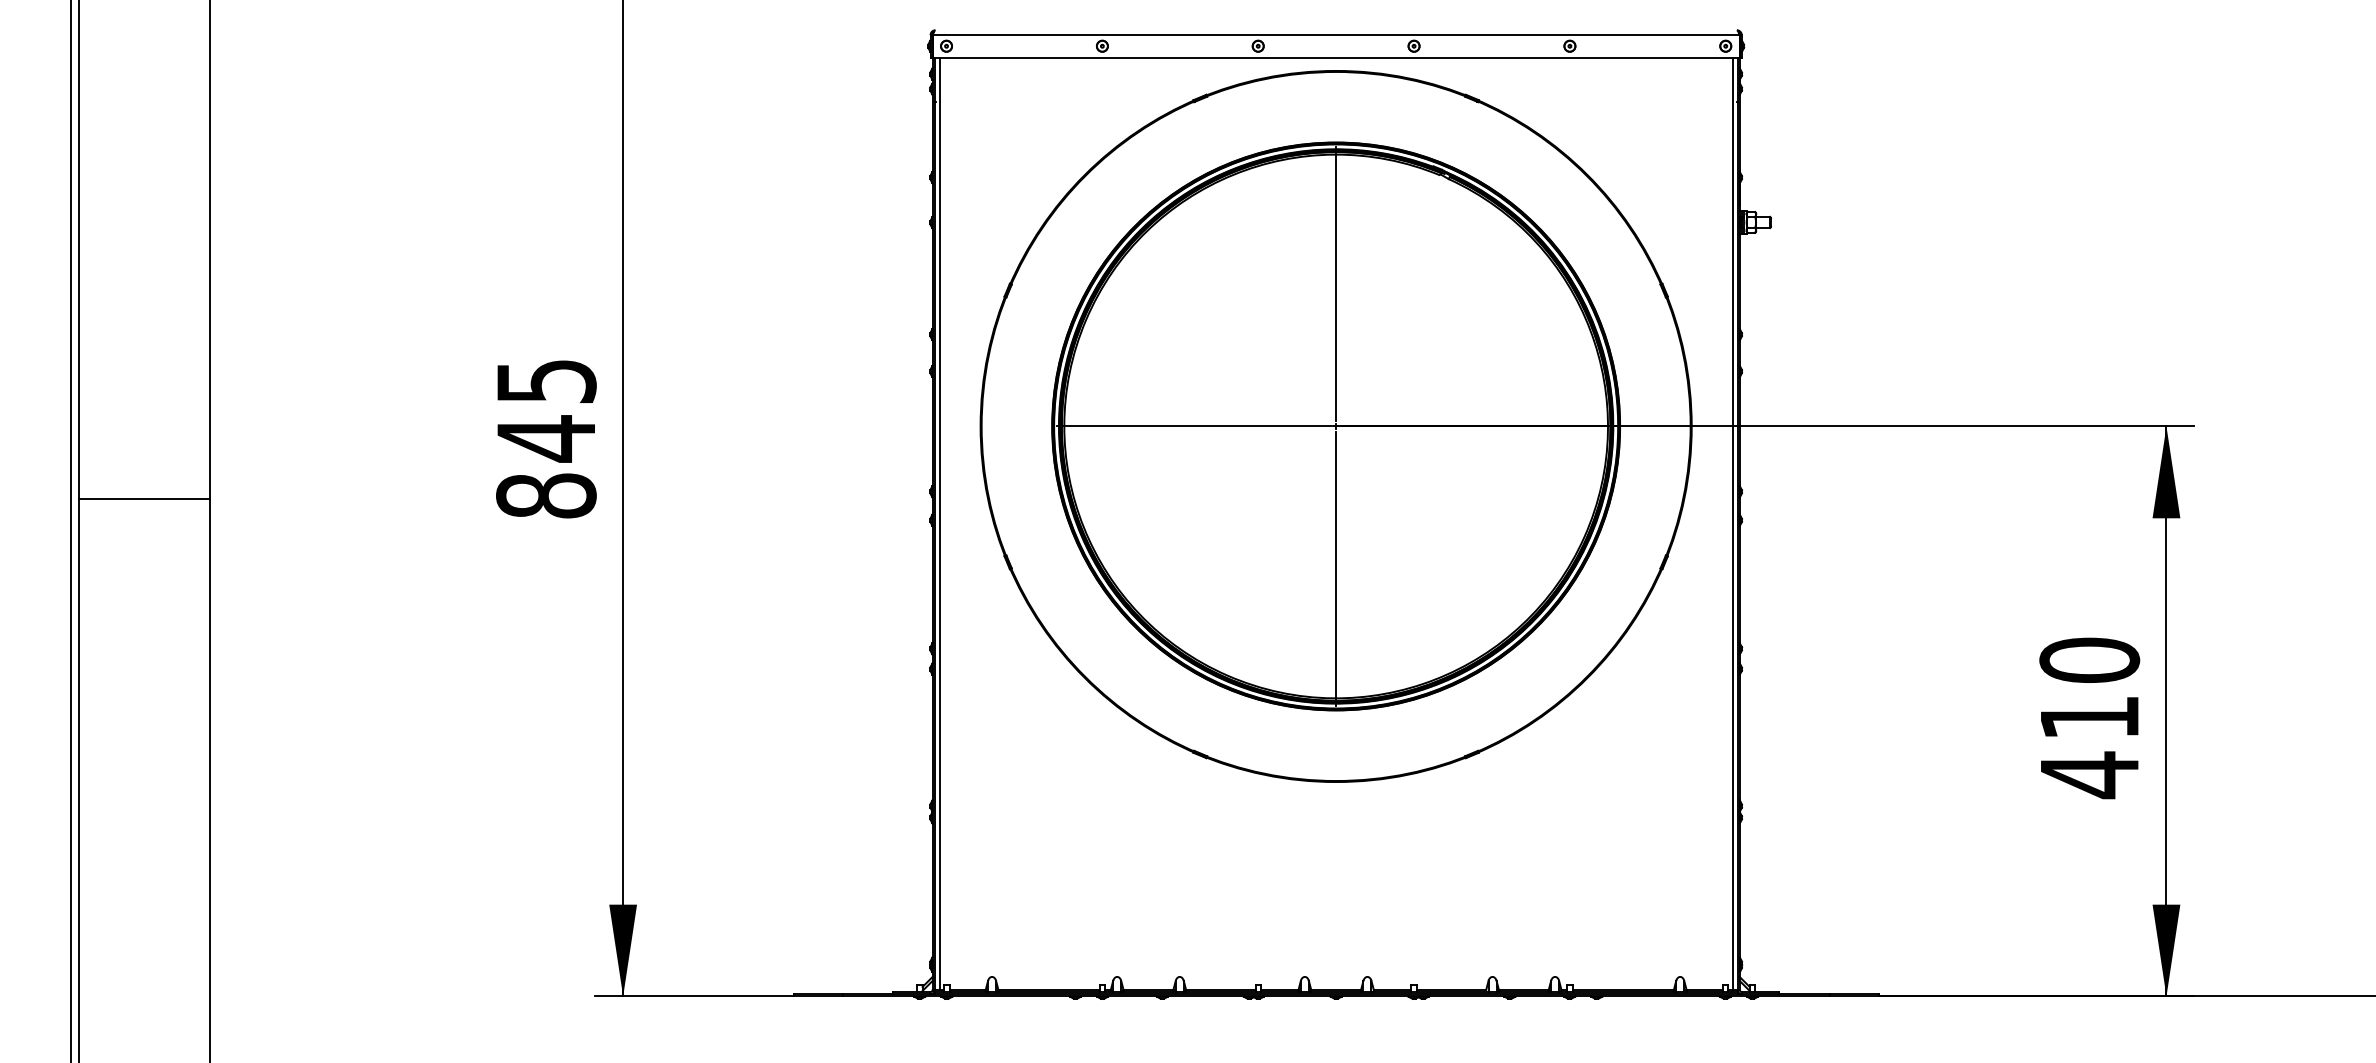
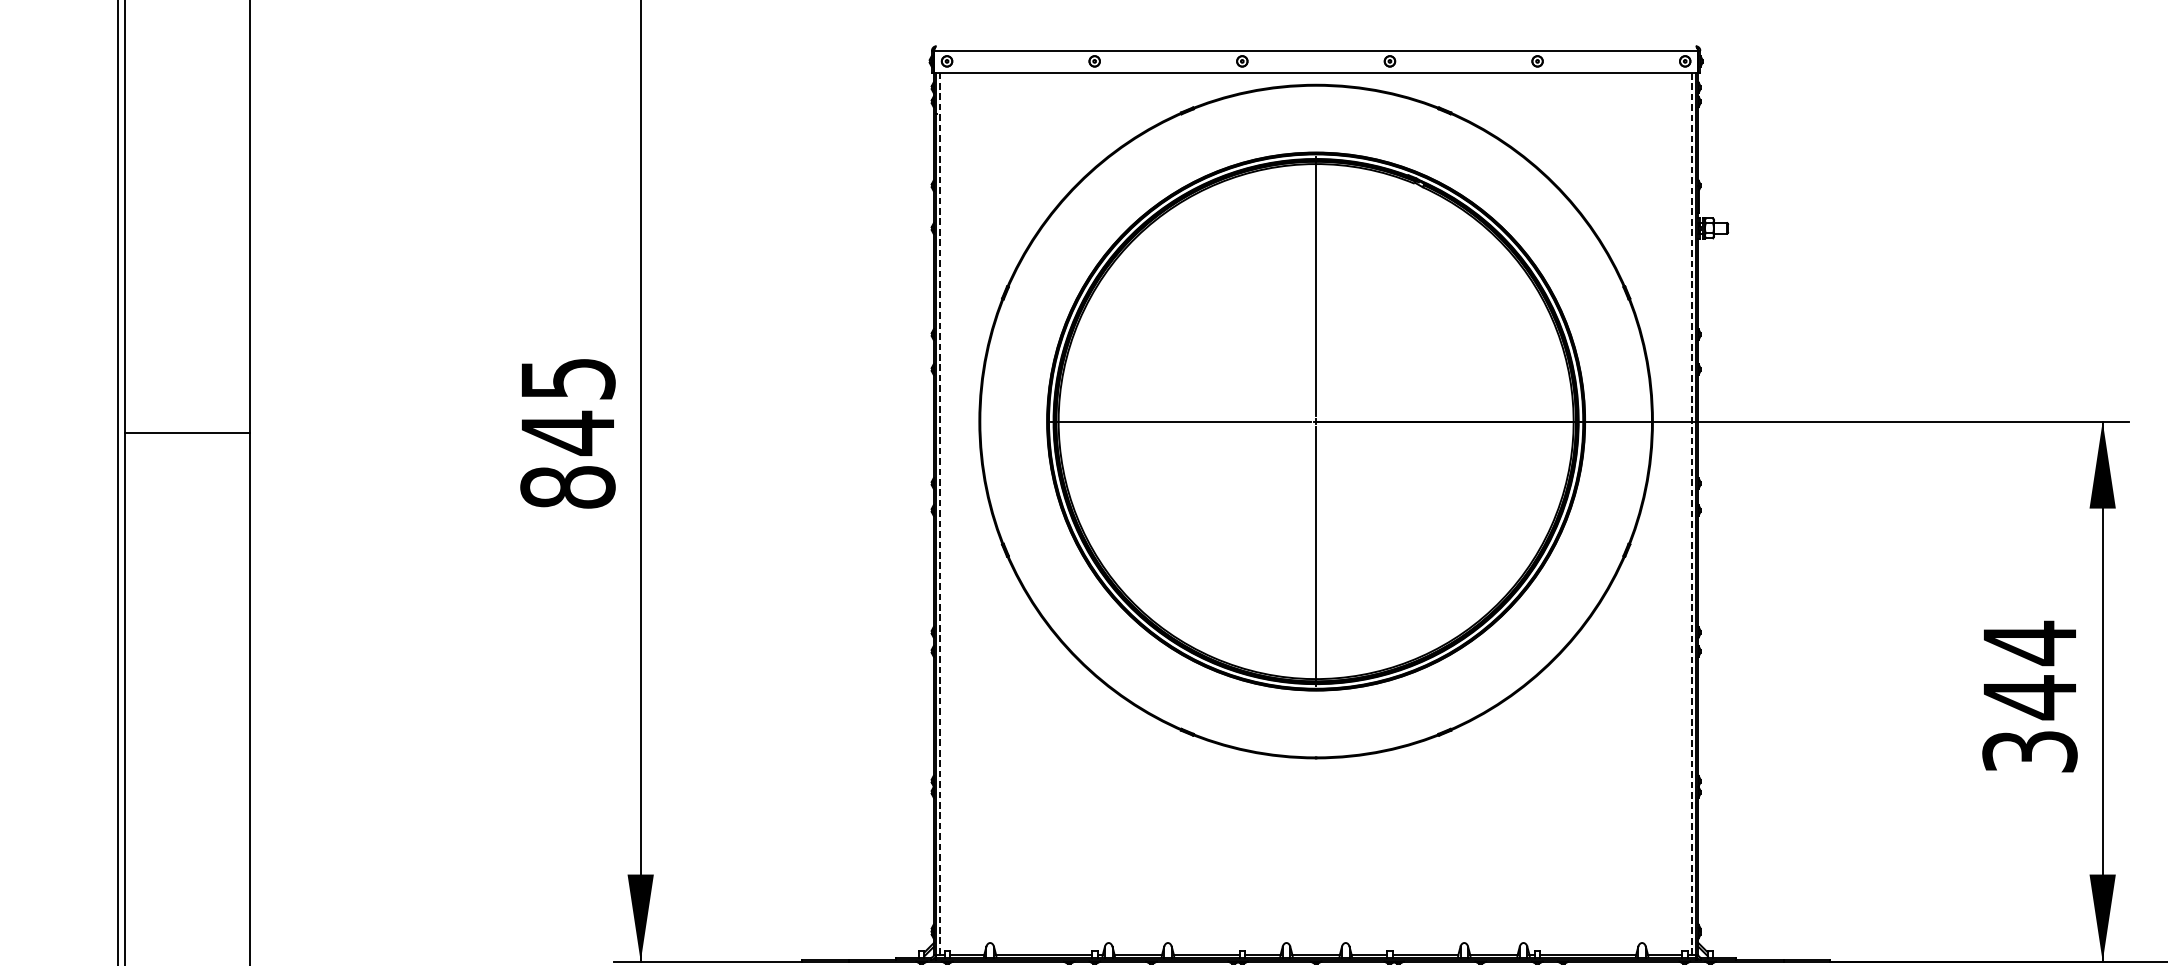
line: (144, 498) -> (187, 432), moved
line: (939, 523) -> (940, 513), solid -> dashed
line: (1732, 523) -> (1691, 513), solid -> dashed
text: (2089, 717) -> (2029, 697), 410 -> 344

